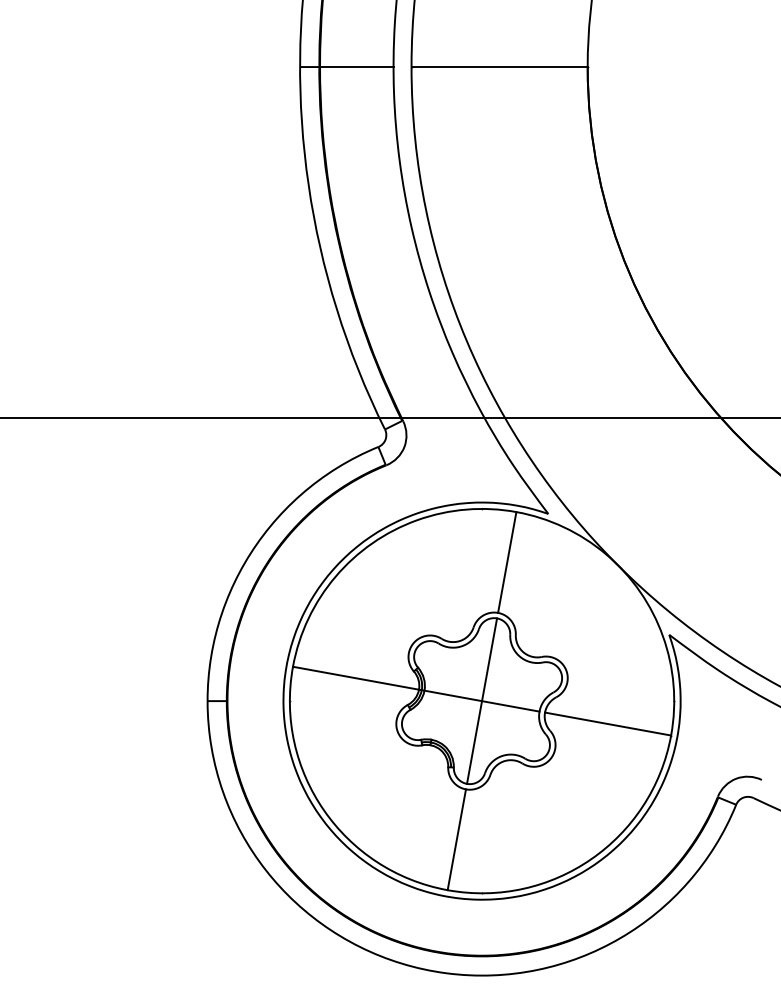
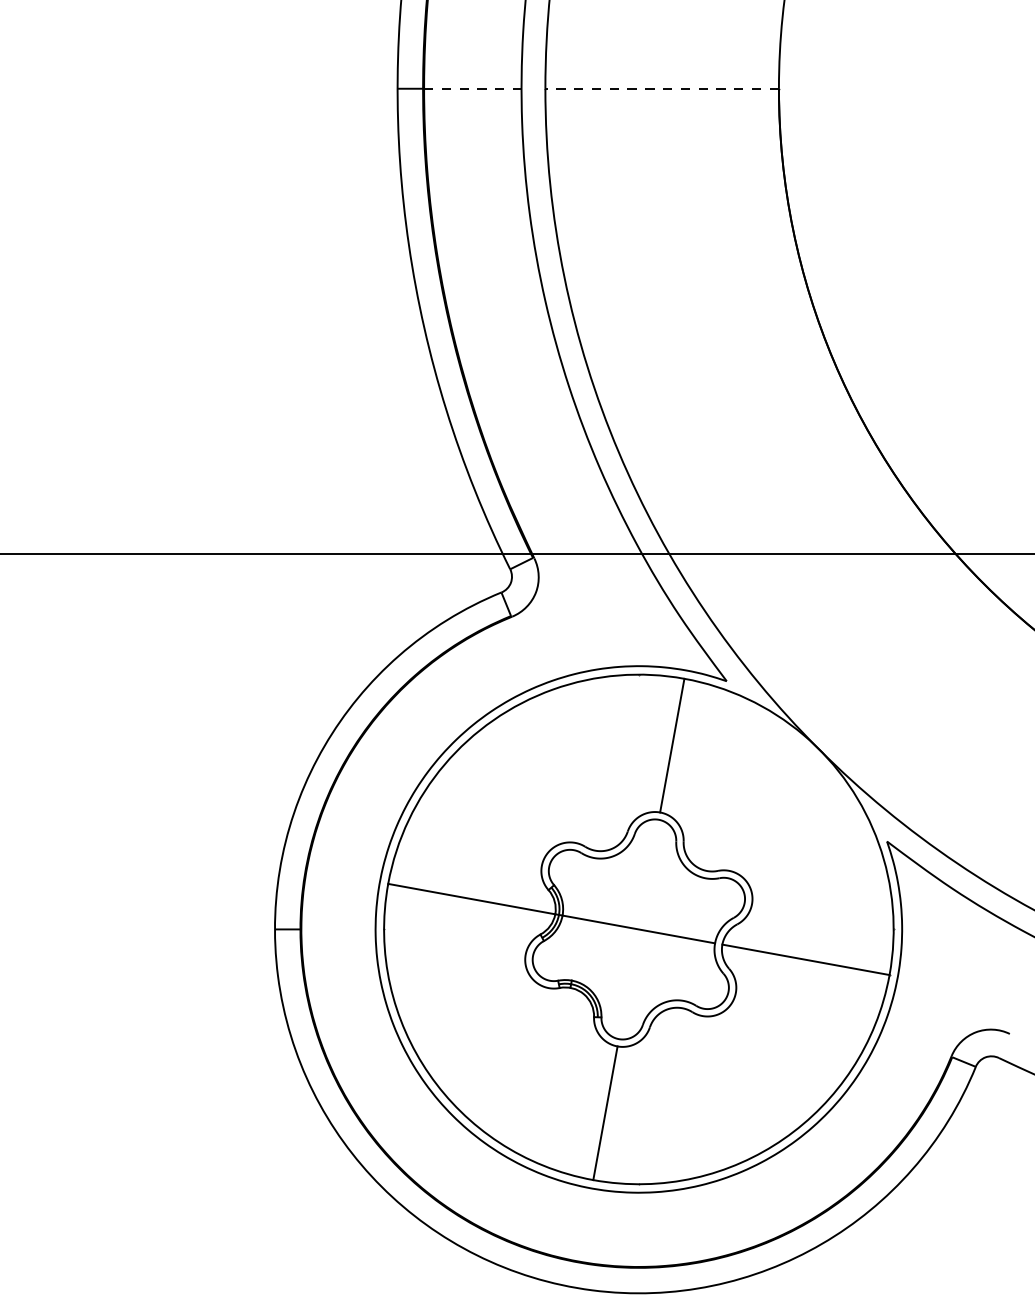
line: (356, 67) -> (472, 89), solid -> dashed
line: (499, 67) -> (662, 89), solid -> dashed
line: (482, 700) -> (639, 928), removed

